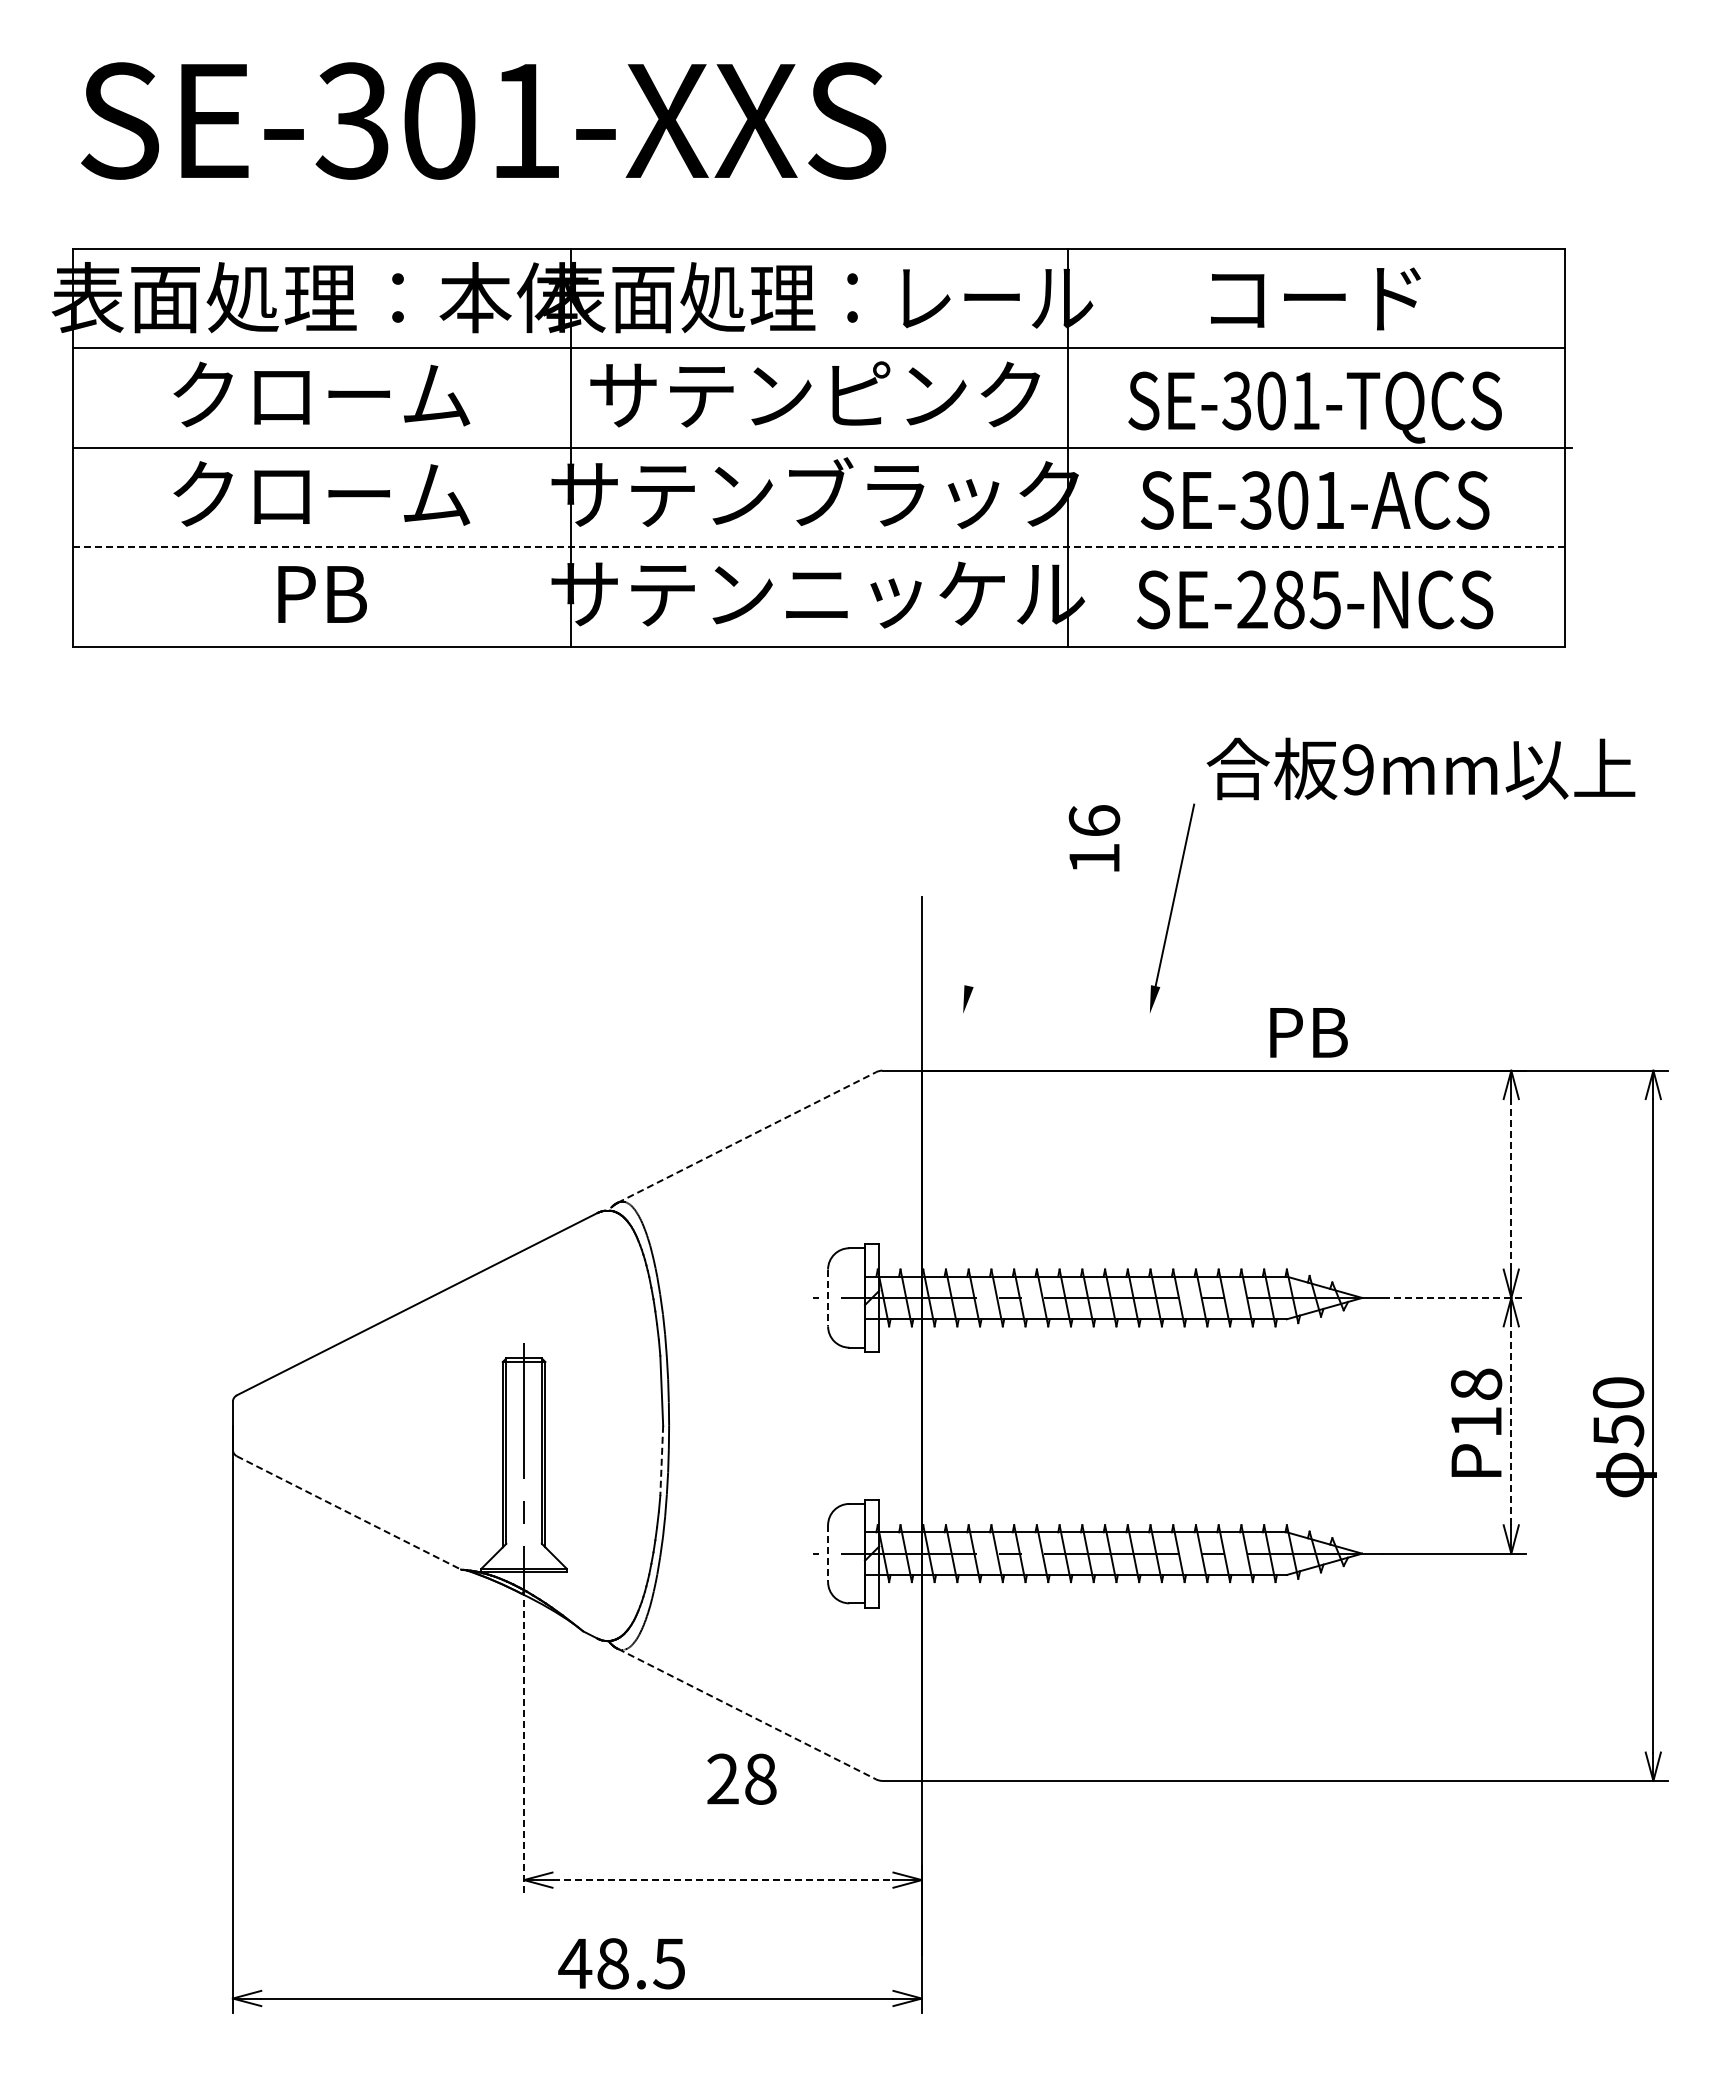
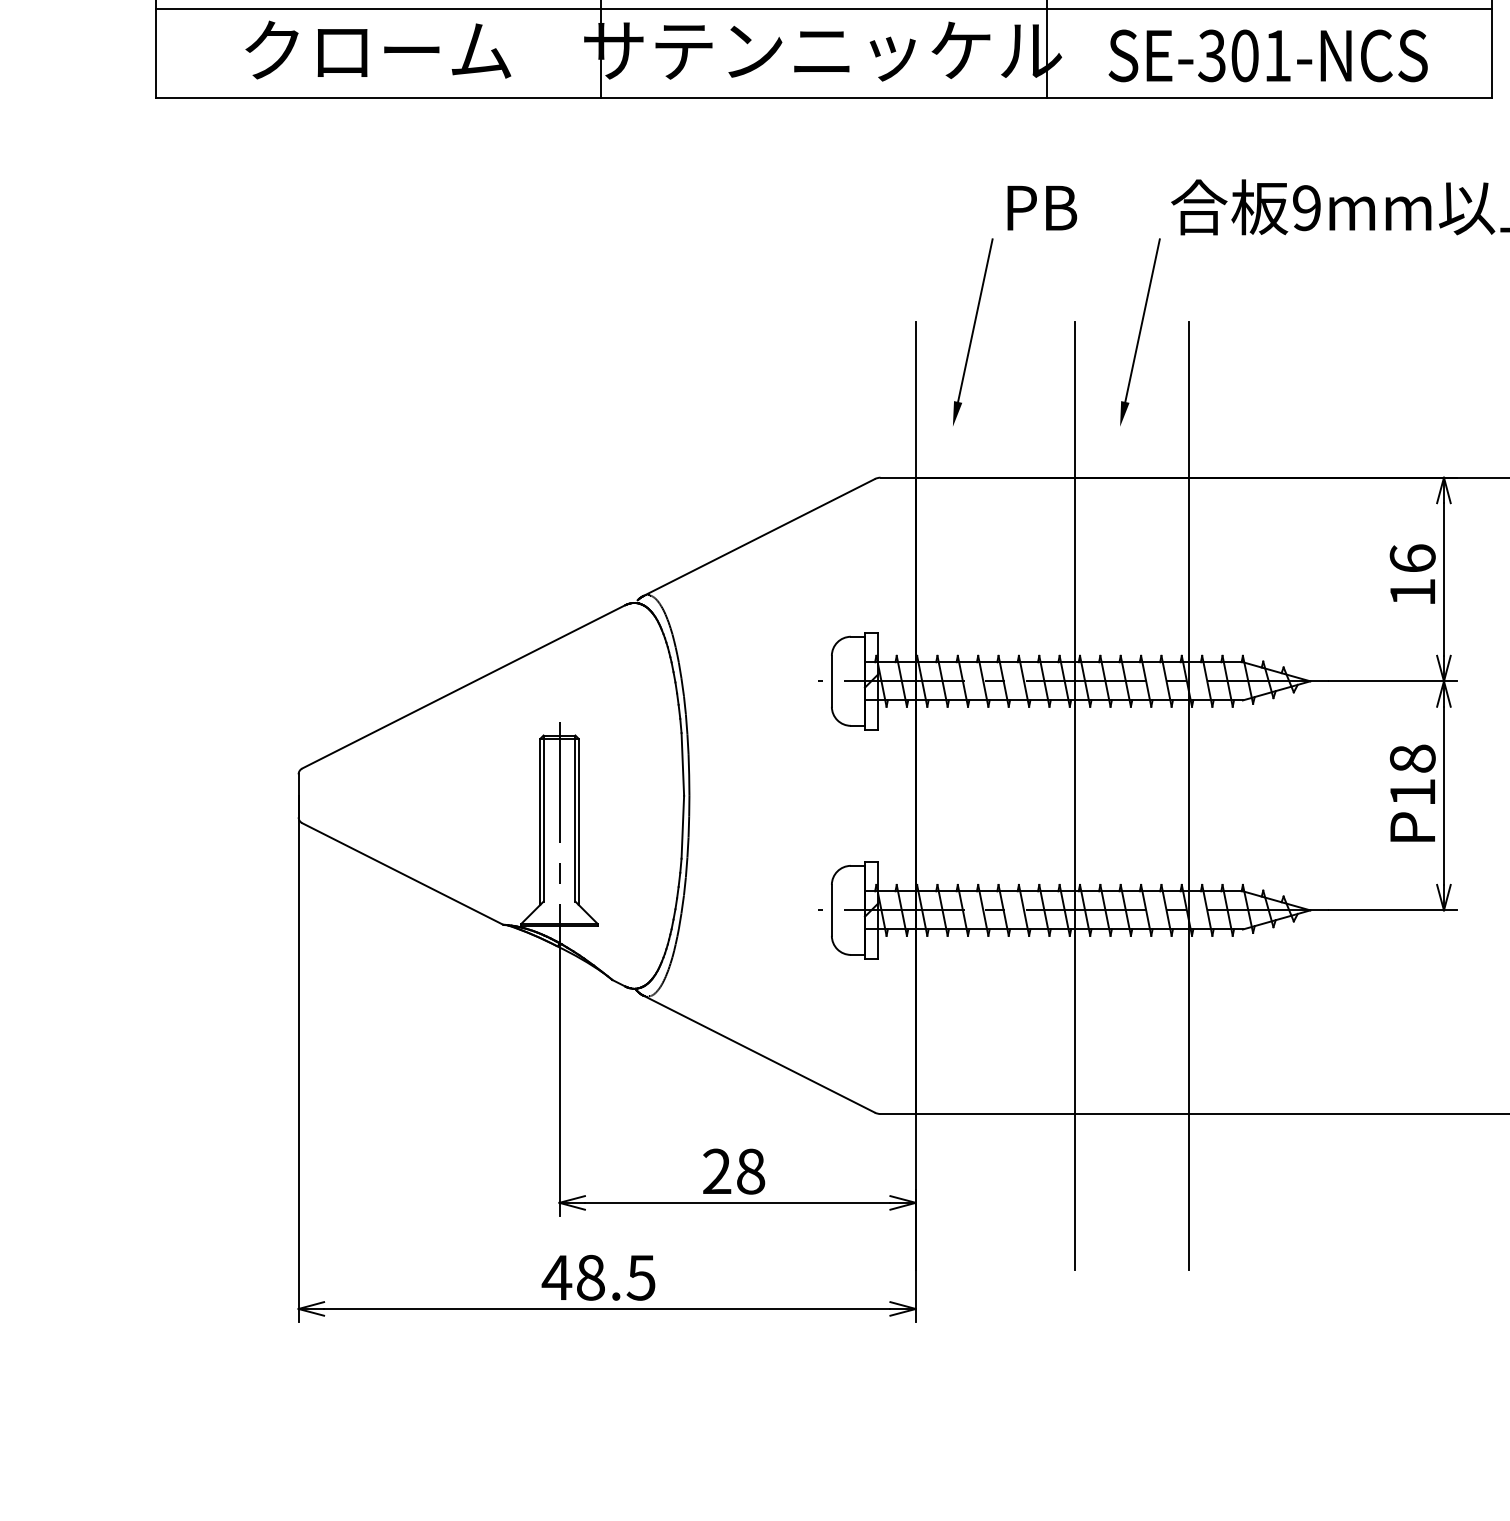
line: (819, 547) -> (824, 8), dashed -> solid
text: (321, 593) -> (378, 50), PB -> クローム
text: (1288, 599) -> (1244, 55), SE-285-NCS -> SE-301-NCS
text: (1094, 838) -> (1412, 574), moved
line: (988, 895) -> (975, 320), added
text: (1308, 1032) -> (1041, 207), moved
line: (746, 1137) -> (758, 537), dashed -> solid
line: (1511, 1183) -> (1444, 578), dashed -> solid
line: (1454, 1297) -> (1393, 680), dashed -> solid
line: (828, 1298) -> (832, 681), dashed -> solid
line: (1099, 1425) -> (1075, 795), added
line: (1227, 1425) -> (1189, 795), added
line: (1511, 1425) -> (1444, 795), dashed -> solid
line: (661, 1461) -> (682, 827), dashed -> solid
line: (348, 1512) -> (402, 873), dashed -> solid
line: (828, 1554) -> (832, 911), dashed -> solid
line: (747, 1714) -> (759, 1054), dashed -> solid
line: (524, 1741) -> (559, 1078), dashed -> solid
text: (741, 1778) -> (733, 1170), moved
line: (723, 1880) -> (738, 1203), dashed -> solid
text: (621, 1963) -> (598, 1277), moved

